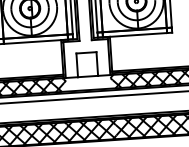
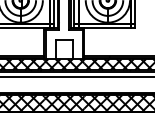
hatch: (88, 83) -> (64, 64), added

